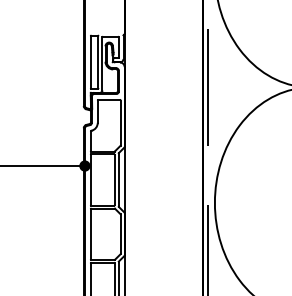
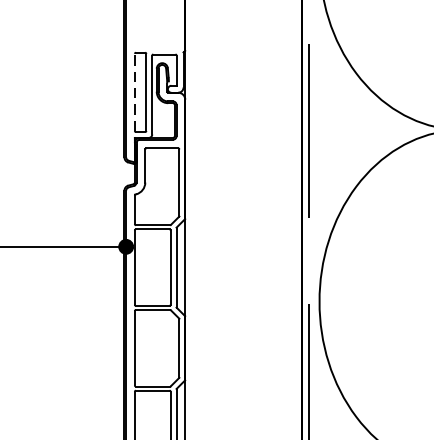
line: (90, 62) -> (134, 92), solid -> dashed

